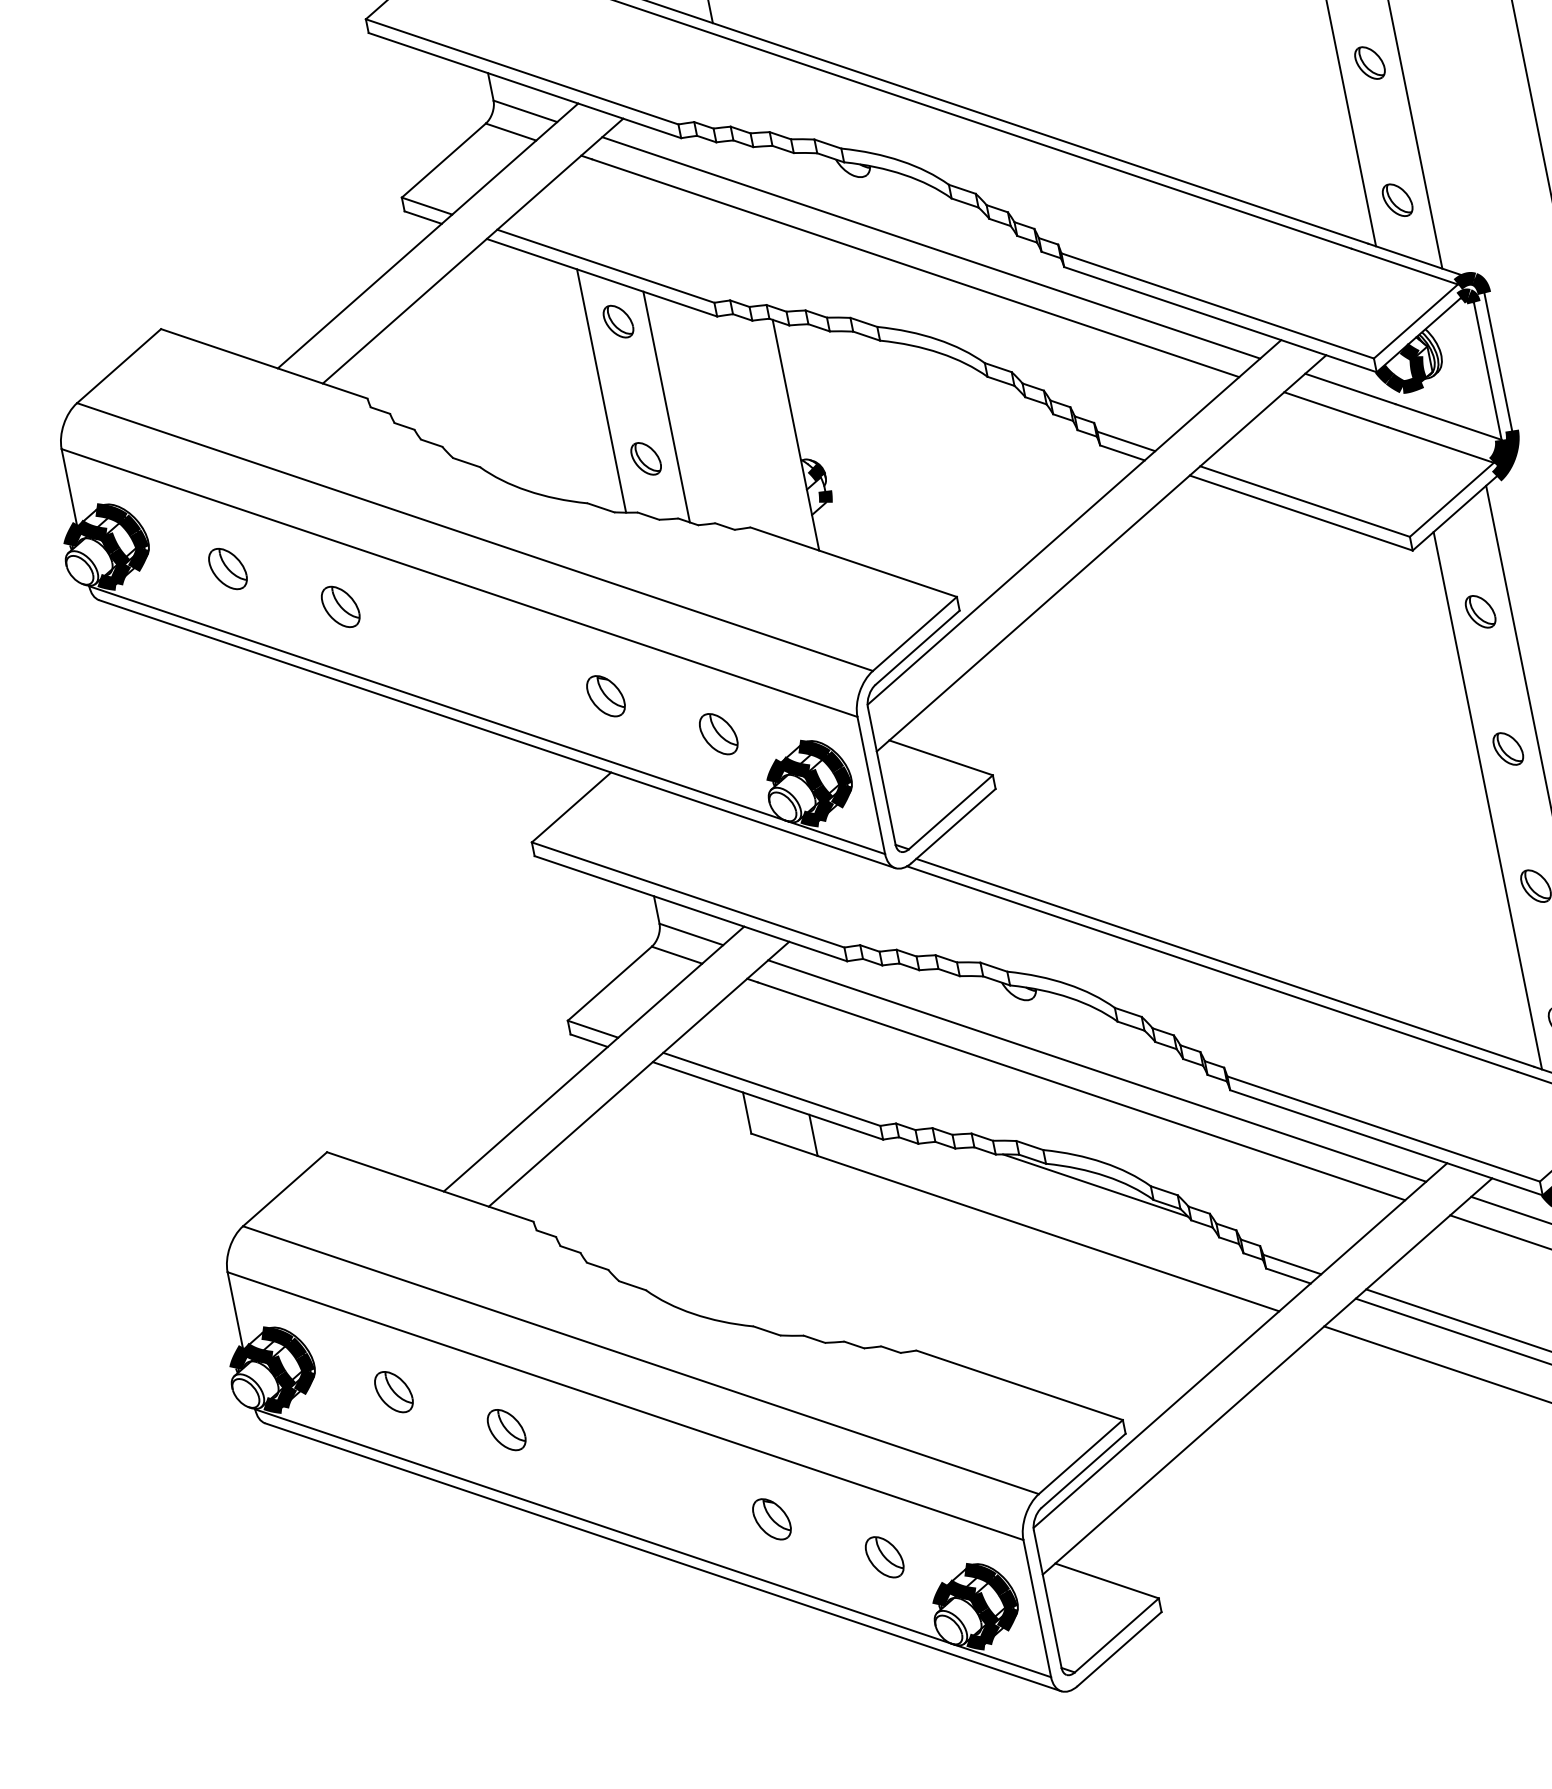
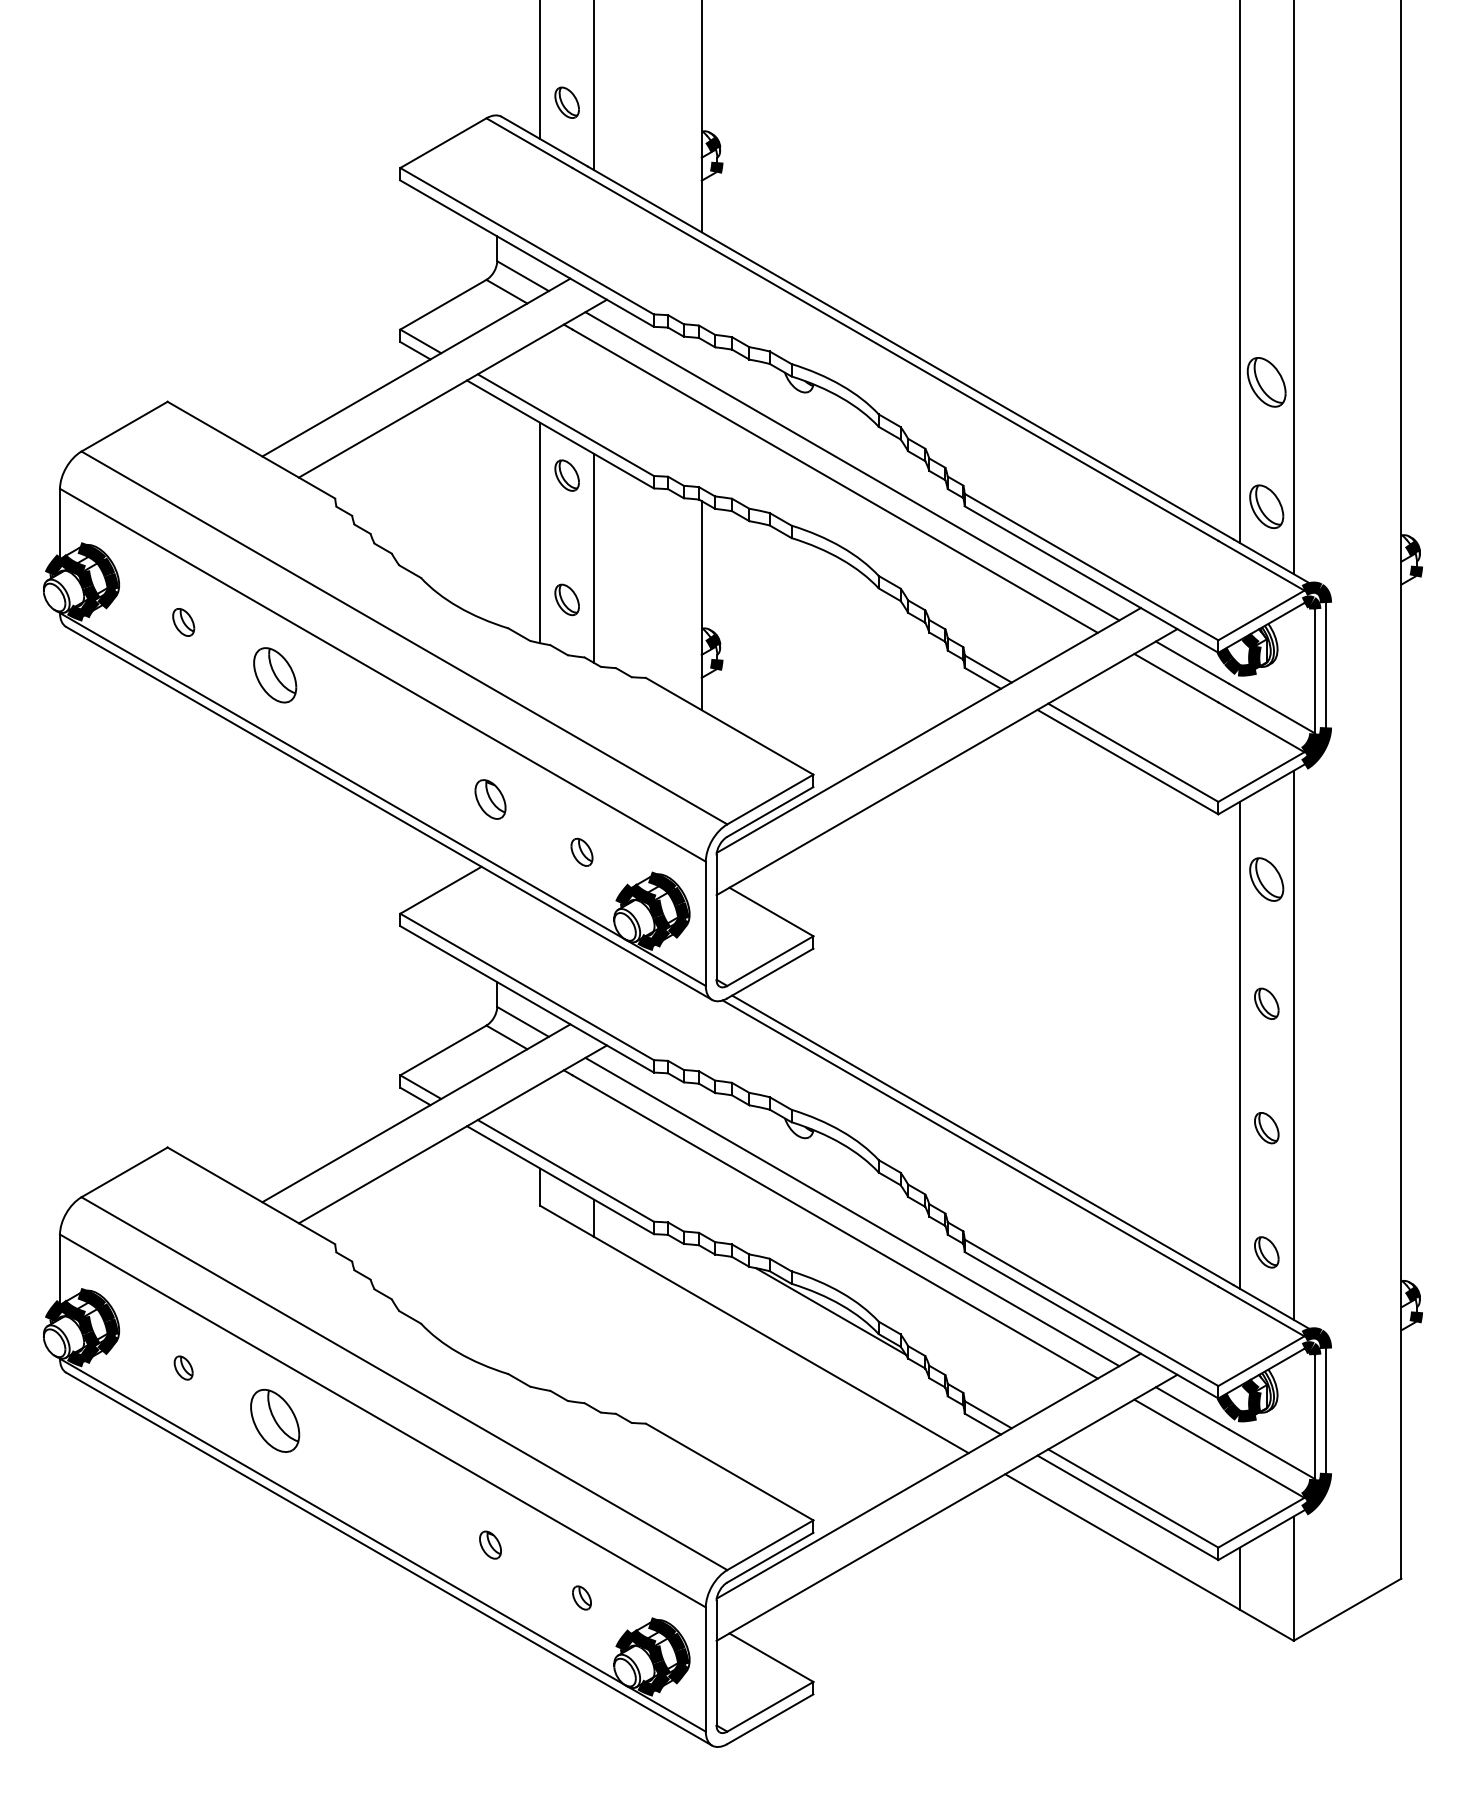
part: (1369, 63) -> (1266, 382), size x1.6
part: (1397, 200) -> (1266, 506), size x1.4
part: (227, 569) -> (183, 622), size x0.7
part: (340, 606) -> (275, 674), size x1.4
part: (1480, 611) -> (1266, 879), size x1.4
part: (718, 734) -> (581, 852), size x0.7
part: (393, 1391) -> (183, 1367), size x0.6
part: (506, 1429) -> (275, 1420), size x1.6
part: (771, 1518) -> (490, 1544), size x0.7
part: (884, 1556) -> (581, 1597), size x0.6

